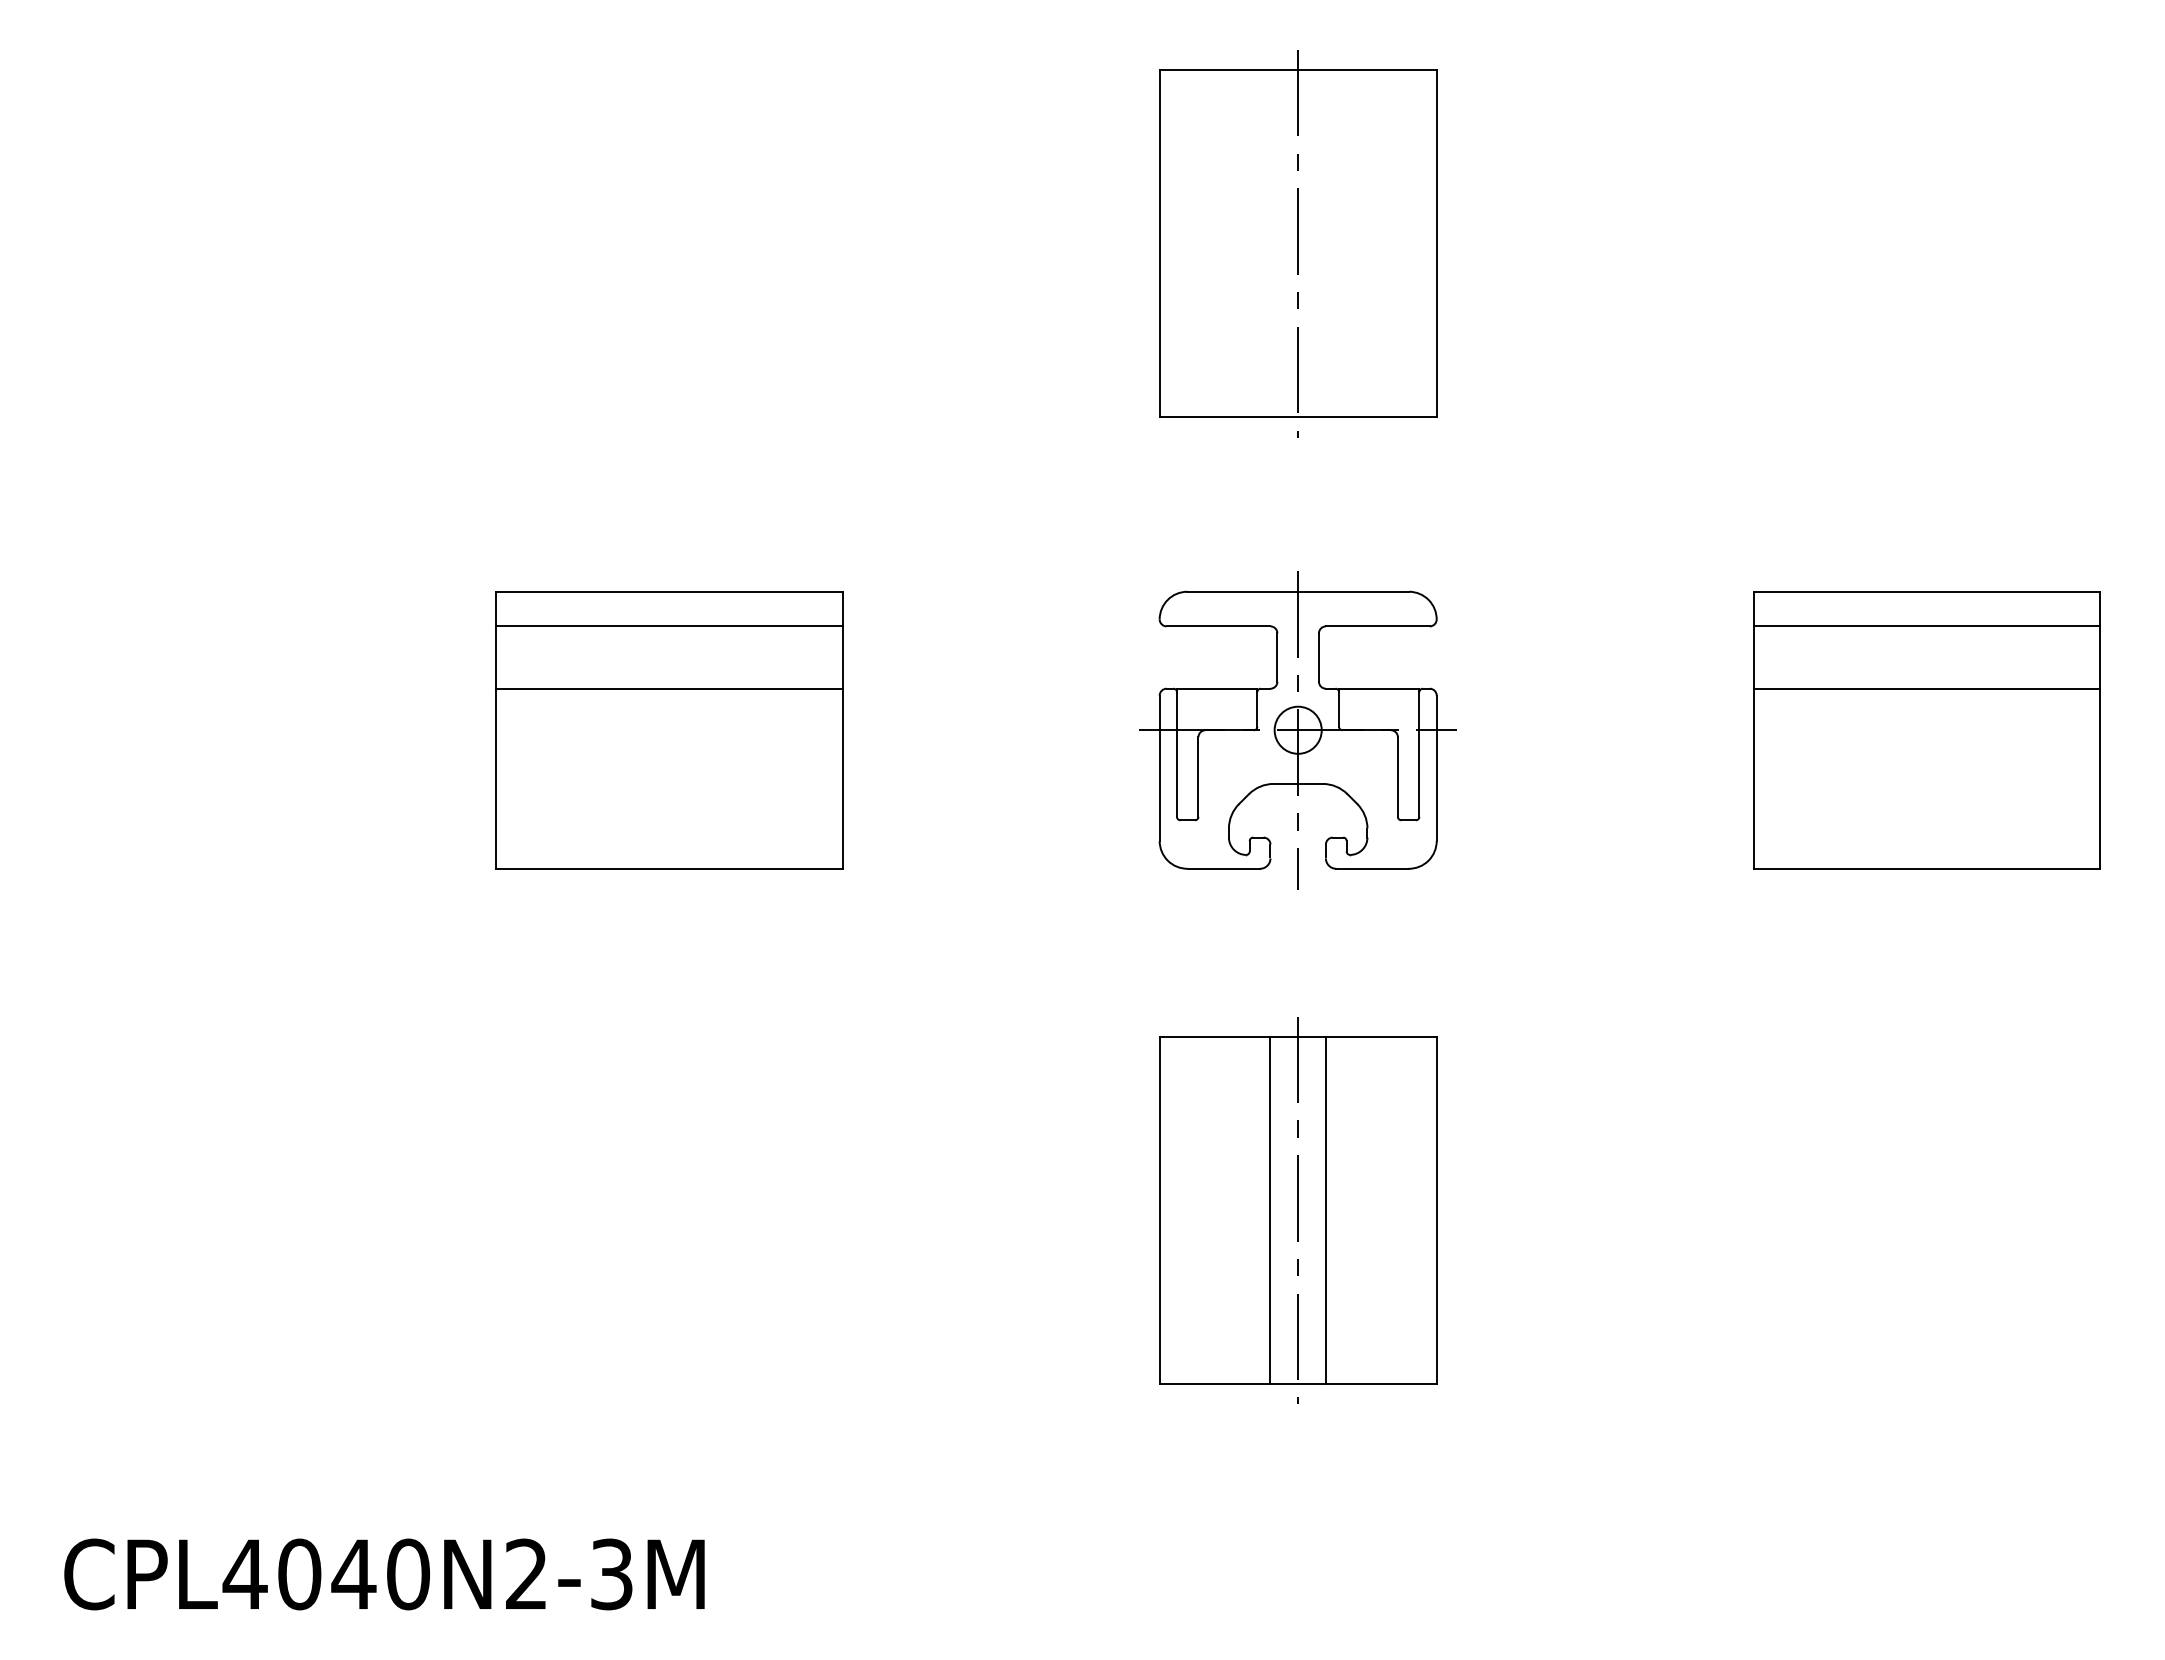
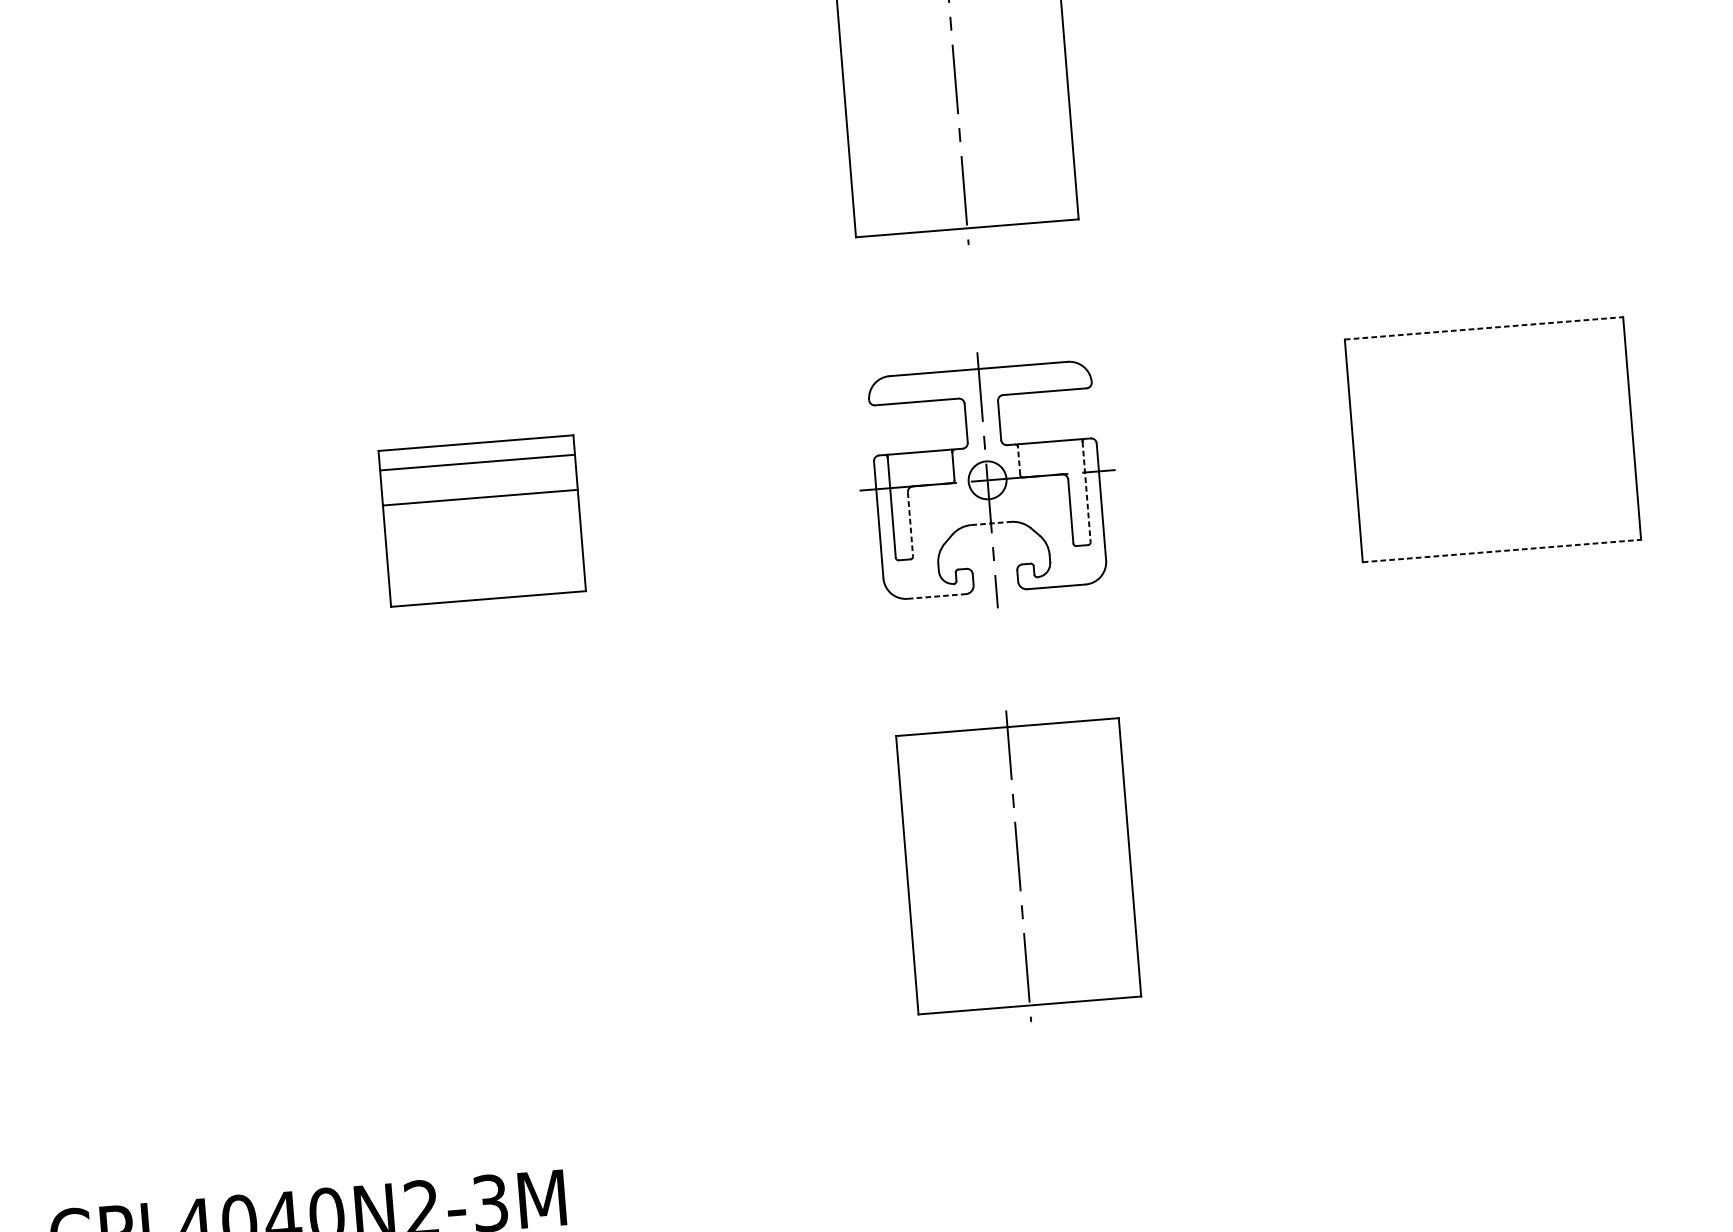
line: (1927, 591) -> (1484, 328), solid -> dashed
line: (1926, 626) -> (1485, 356), removed
line: (1926, 688) -> (1489, 406), removed
line: (1339, 709) -> (1019, 460), solid -> dashed
part: (669, 730) -> (482, 521), size x0.7
line: (1419, 755) -> (1086, 492), solid -> dashed
line: (1198, 777) -> (910, 524), solid -> dashed
line: (1298, 783) -> (991, 523), solid -> dashed
line: (1224, 868) -> (937, 596), solid -> dashed
line: (1927, 868) -> (1502, 550), solid -> dashed
line: (1270, 1210) -> (996, 868), removed
line: (1325, 1210) -> (1040, 864), removed

